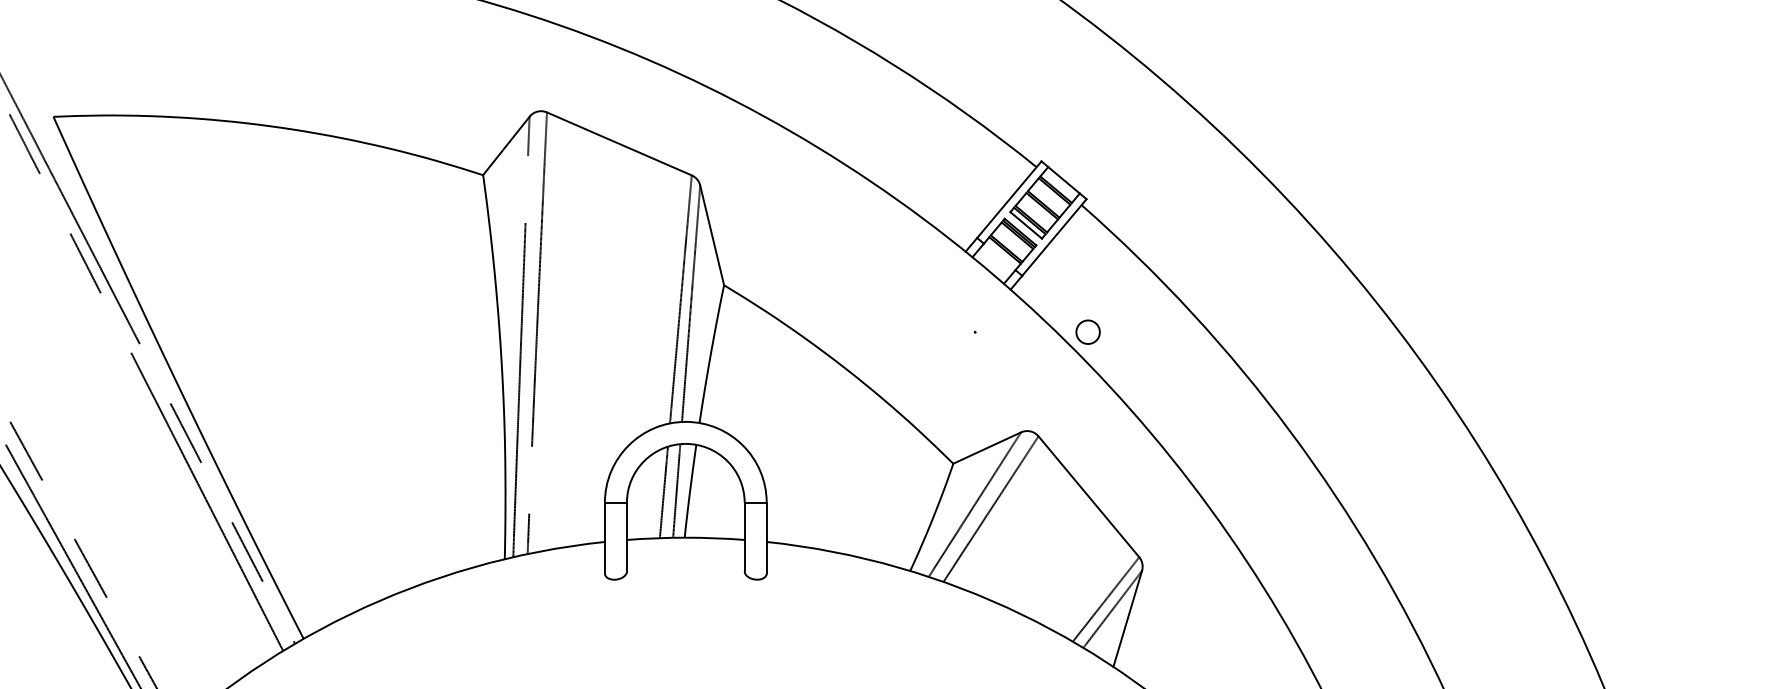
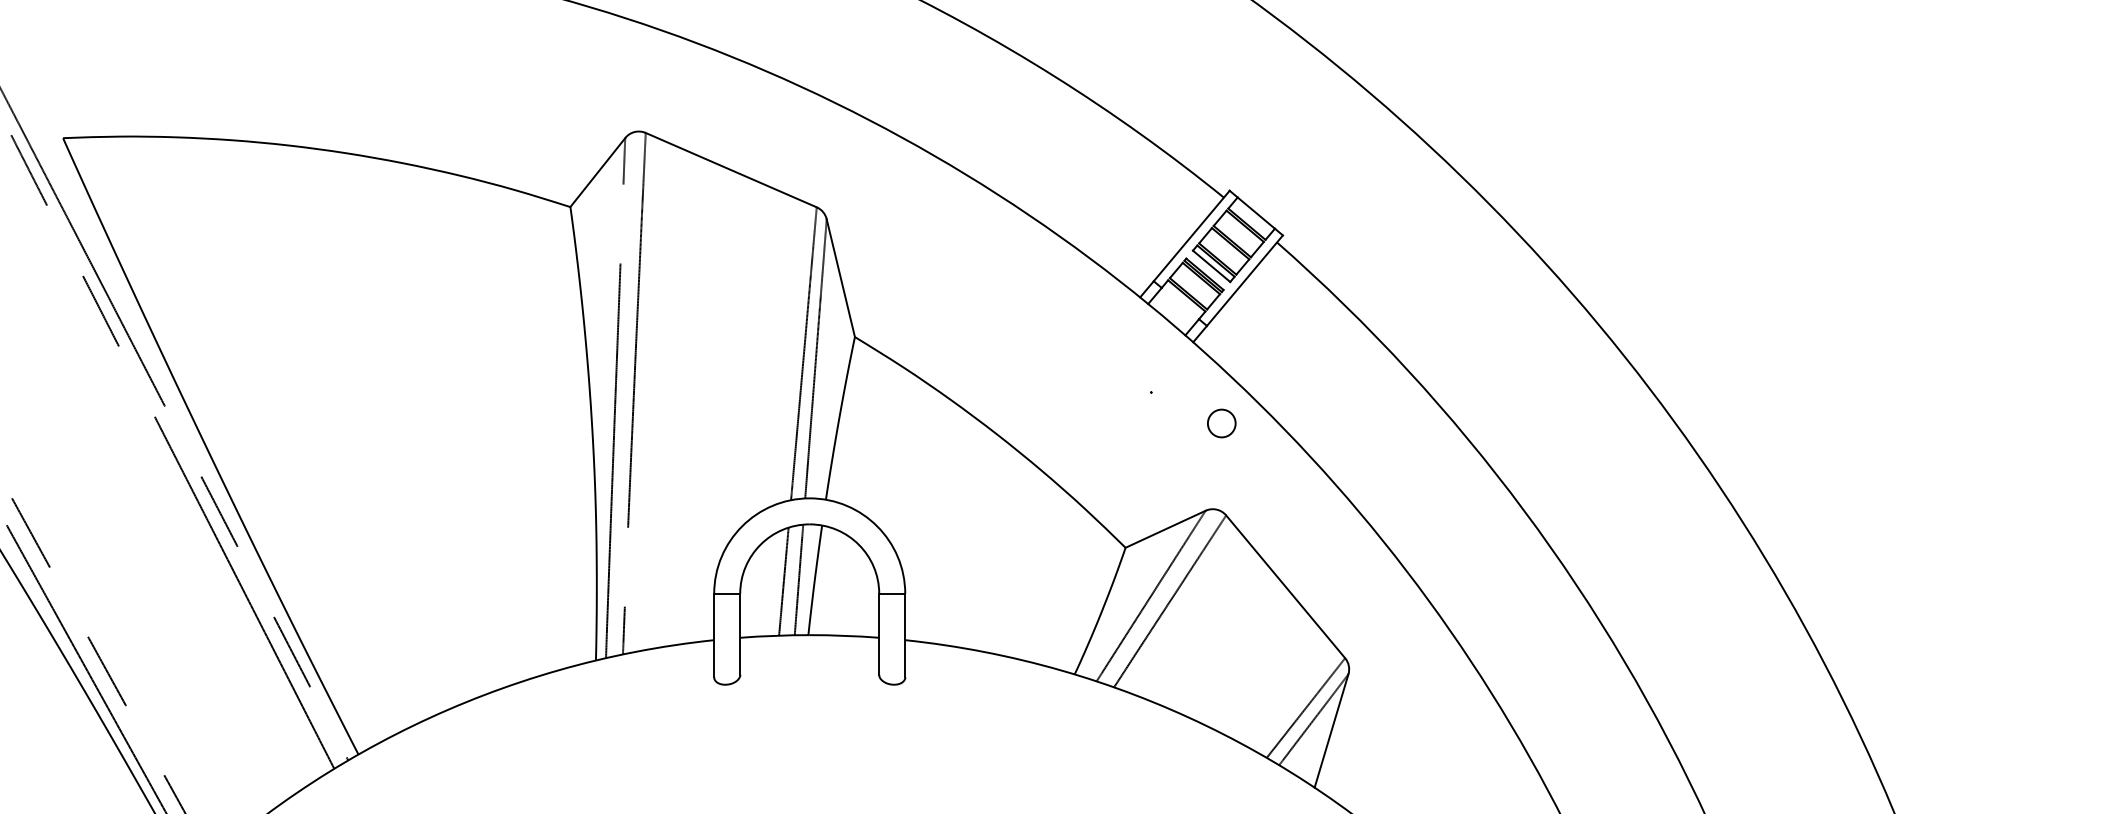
circle: (1087, 332) -> (1221, 423), moved

